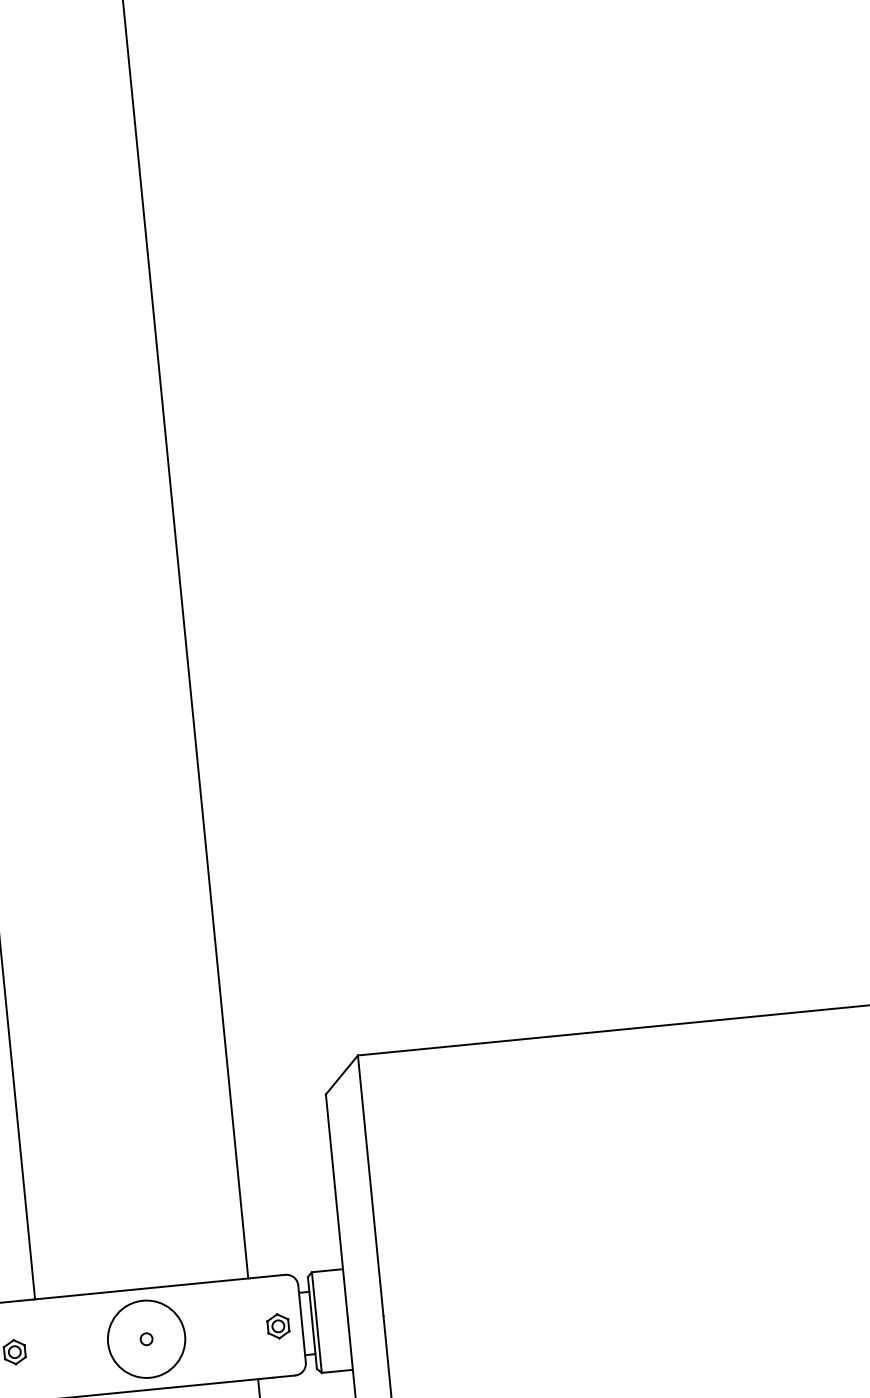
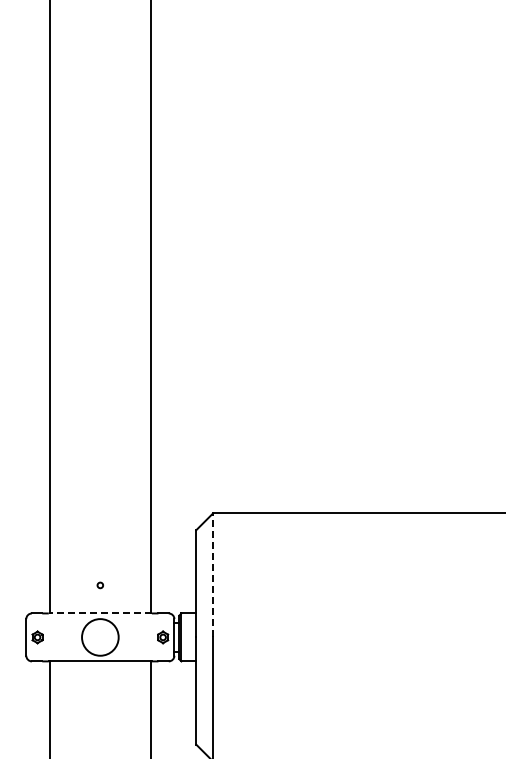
line: (371, 1183) -> (213, 574), solid -> dashed
line: (141, 1288) -> (100, 613), solid -> dashed
circle: (144, 1339) -> (99, 585), moved

